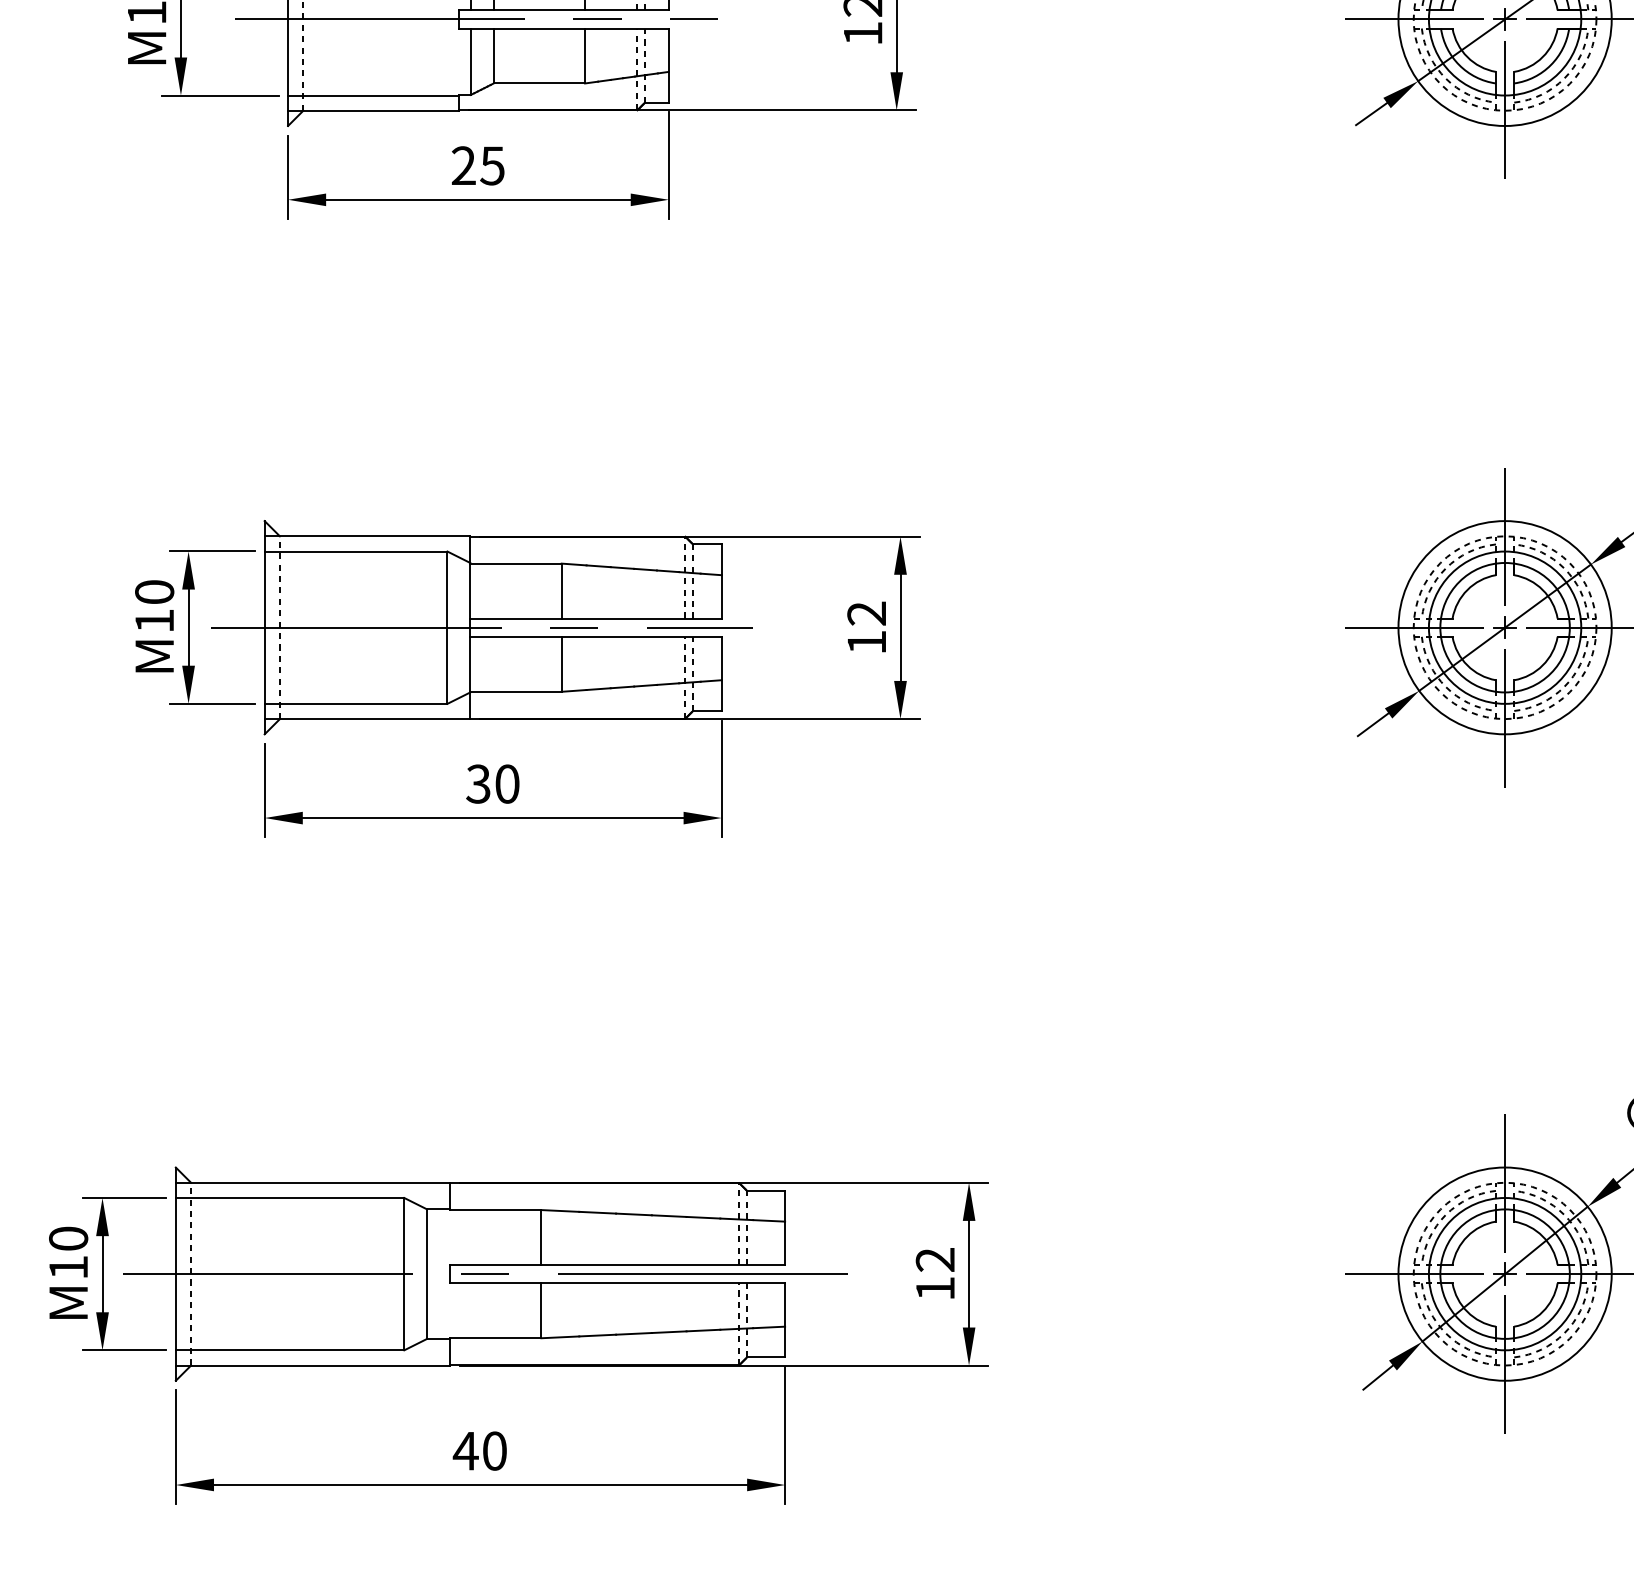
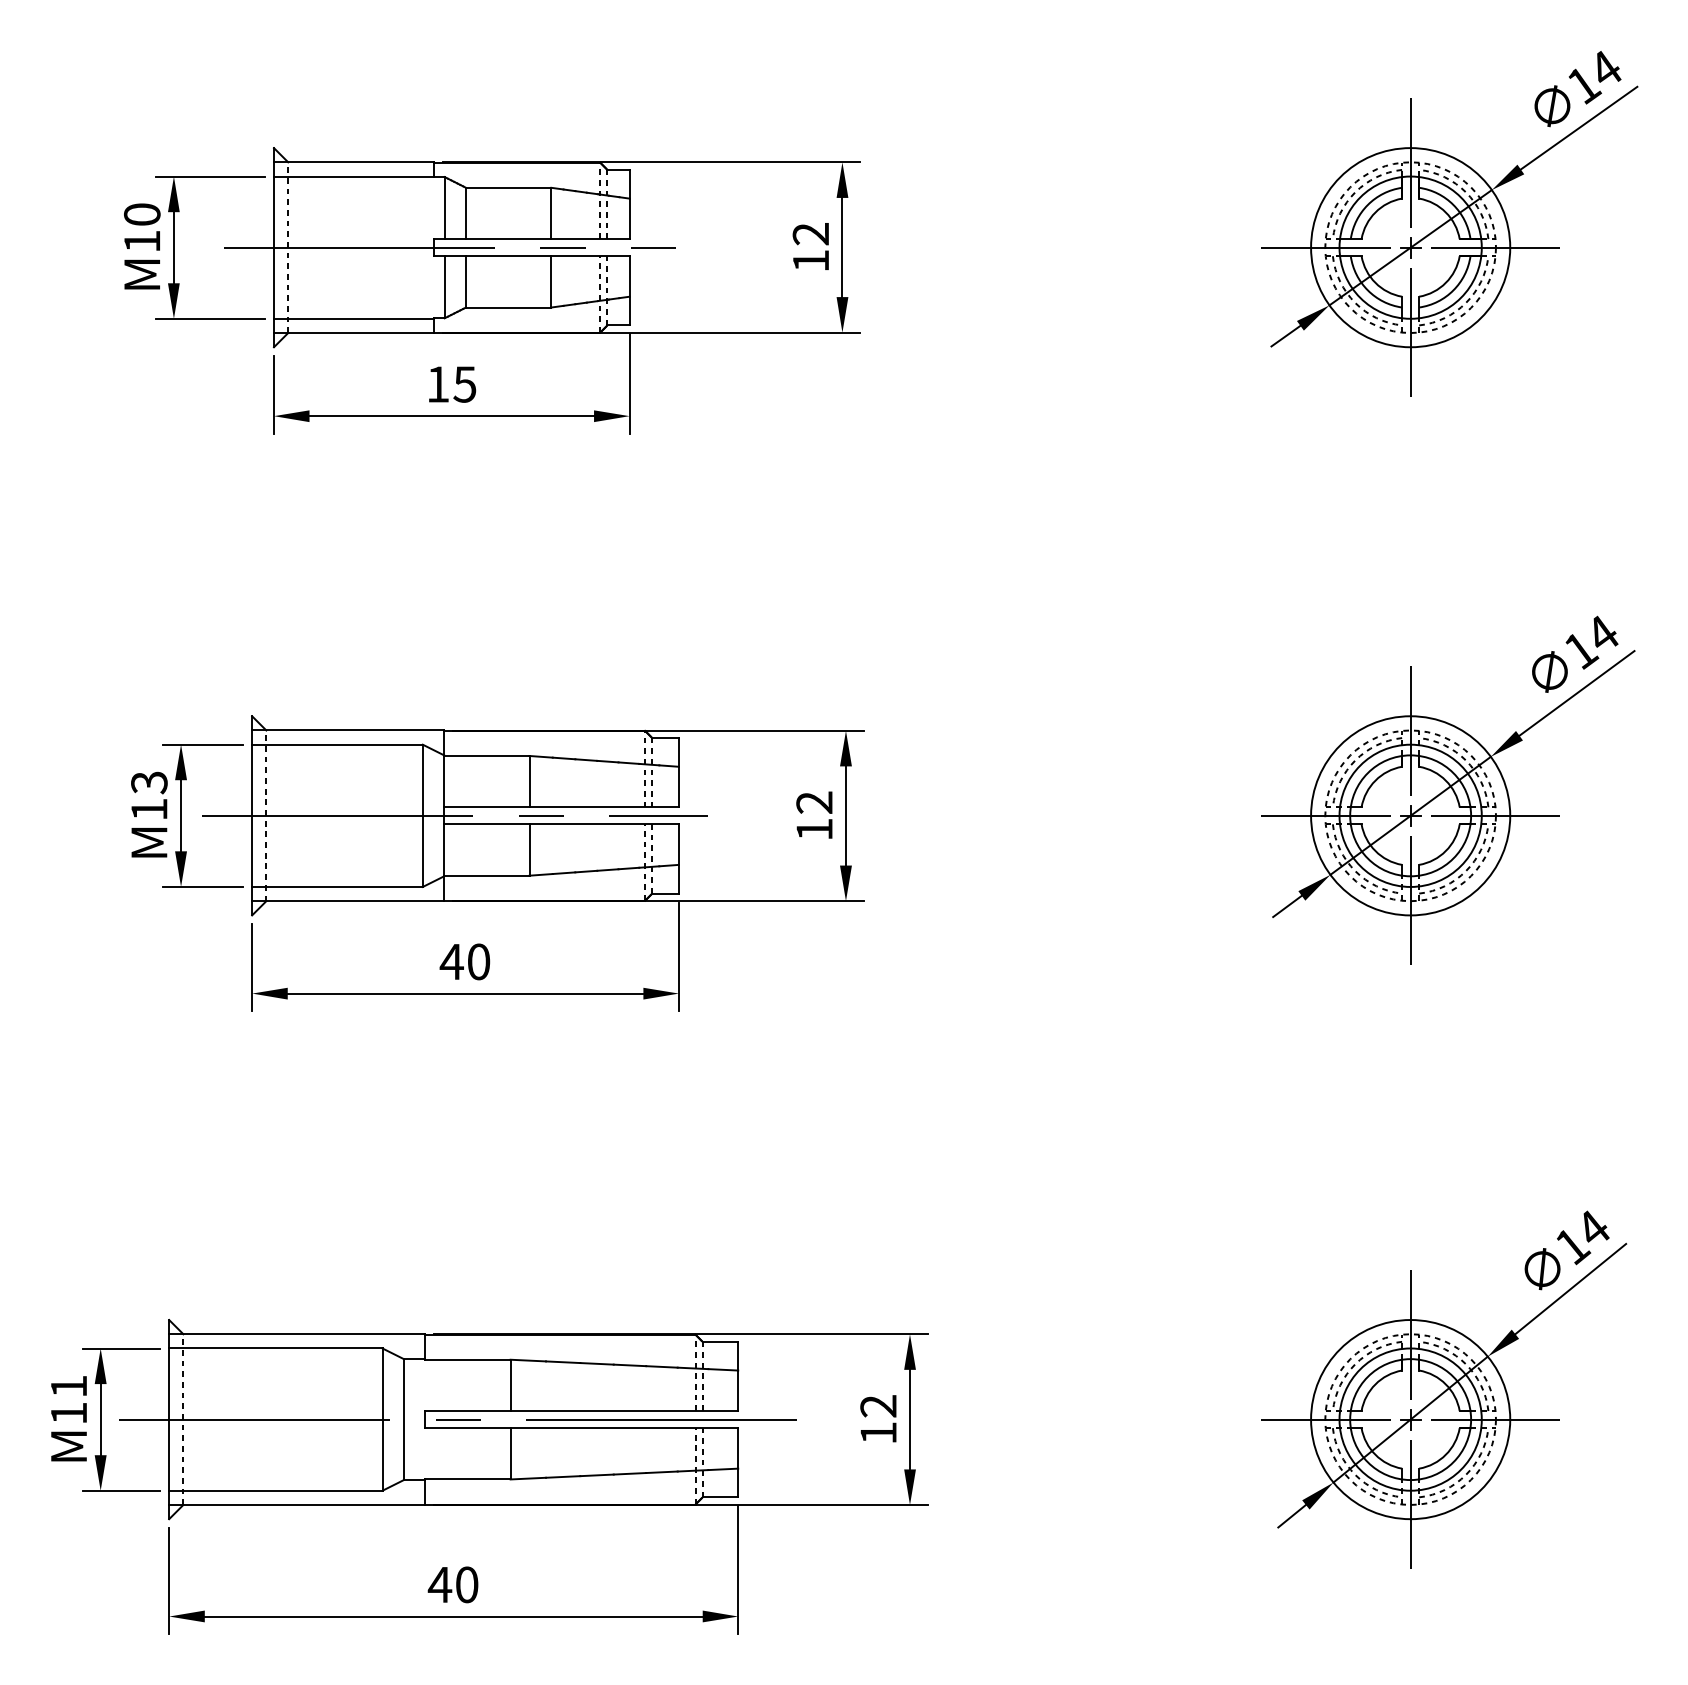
text: (464, 165) -> (438, 384), 25 -> 15
text: (154, 592) -> (149, 782), 10 -> 13
text: (478, 783) -> (451, 961), 30 -> 40
text: (68, 1238) -> (68, 1386), 10 -> 11

